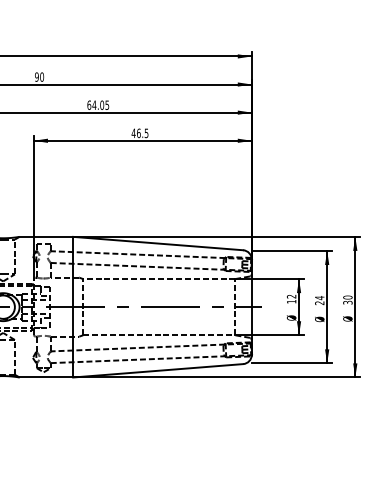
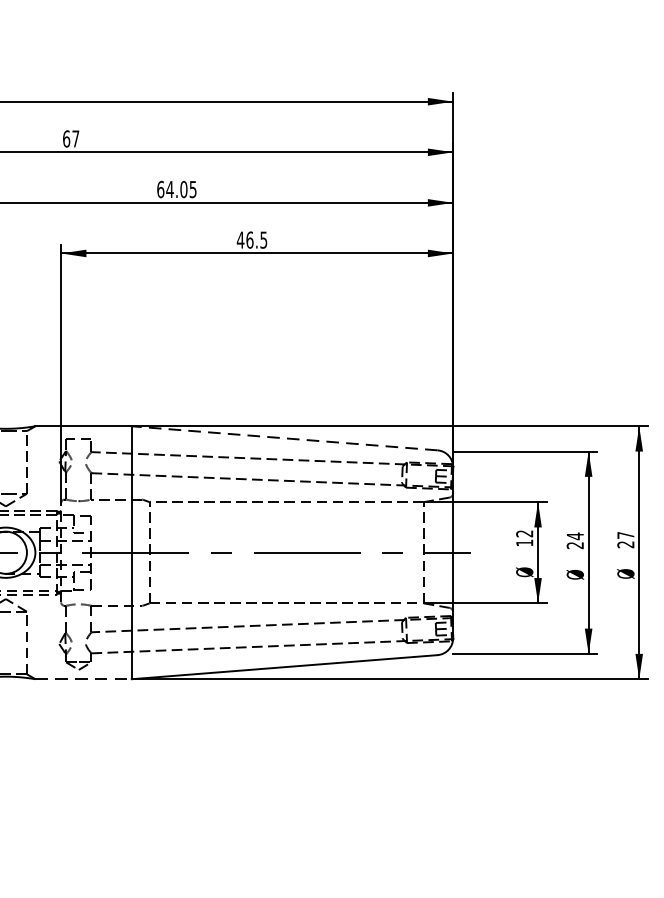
text: (39, 76) -> (71, 137), 90 -> 67
line: (157, 243) -> (283, 438), solid -> dashed
text: (347, 299) -> (625, 538), 30 -> 27
line: (46, 377) -> (83, 679), solid -> dashed

